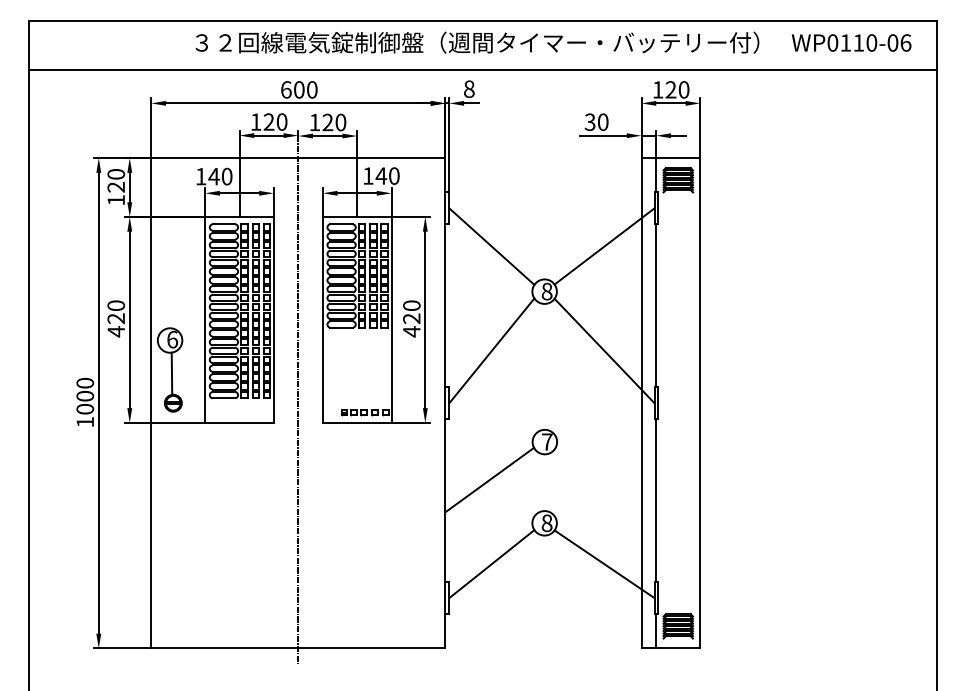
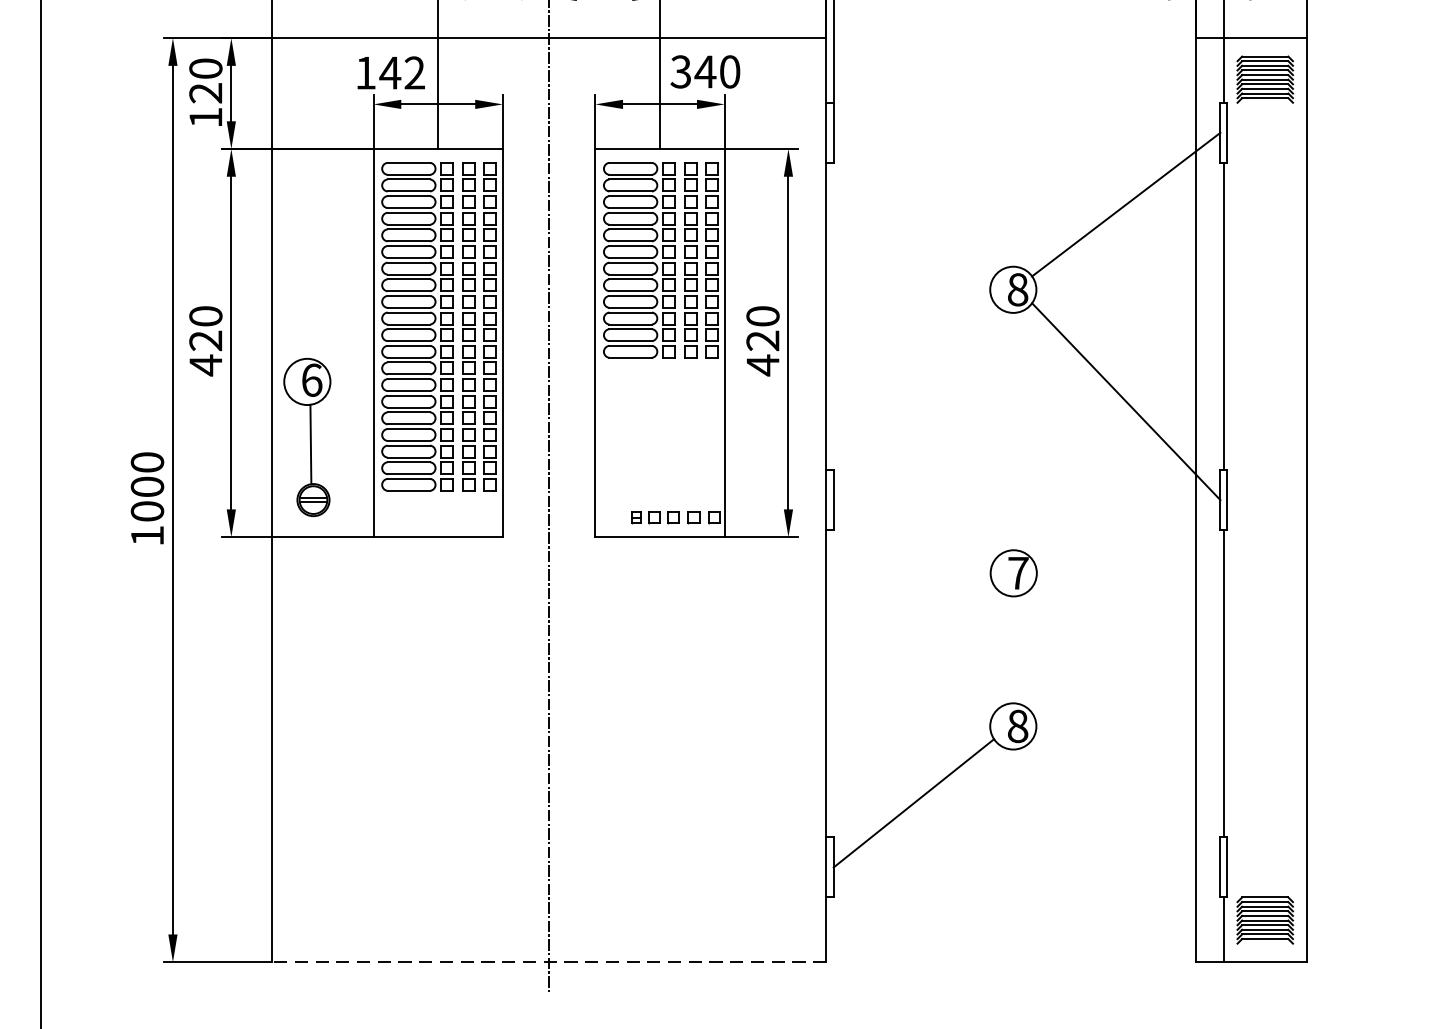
text: (367, 175) -> (679, 70), 140 -> 340
text: (226, 176) -> (413, 72), 140 -> 142
line: (491, 246) -> (913, 204), removed
line: (491, 350) -> (913, 400), removed
line: (489, 479) -> (909, 643), removed
line: (604, 564) -> (1126, 804), removed
line: (297, 648) -> (547, 962), solid -> dashed

